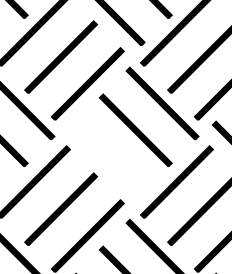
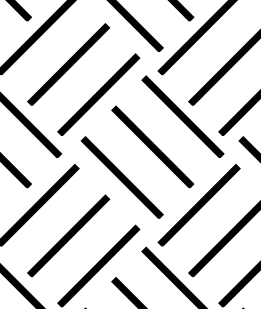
part: (108, 157) -> (122, 177), added

